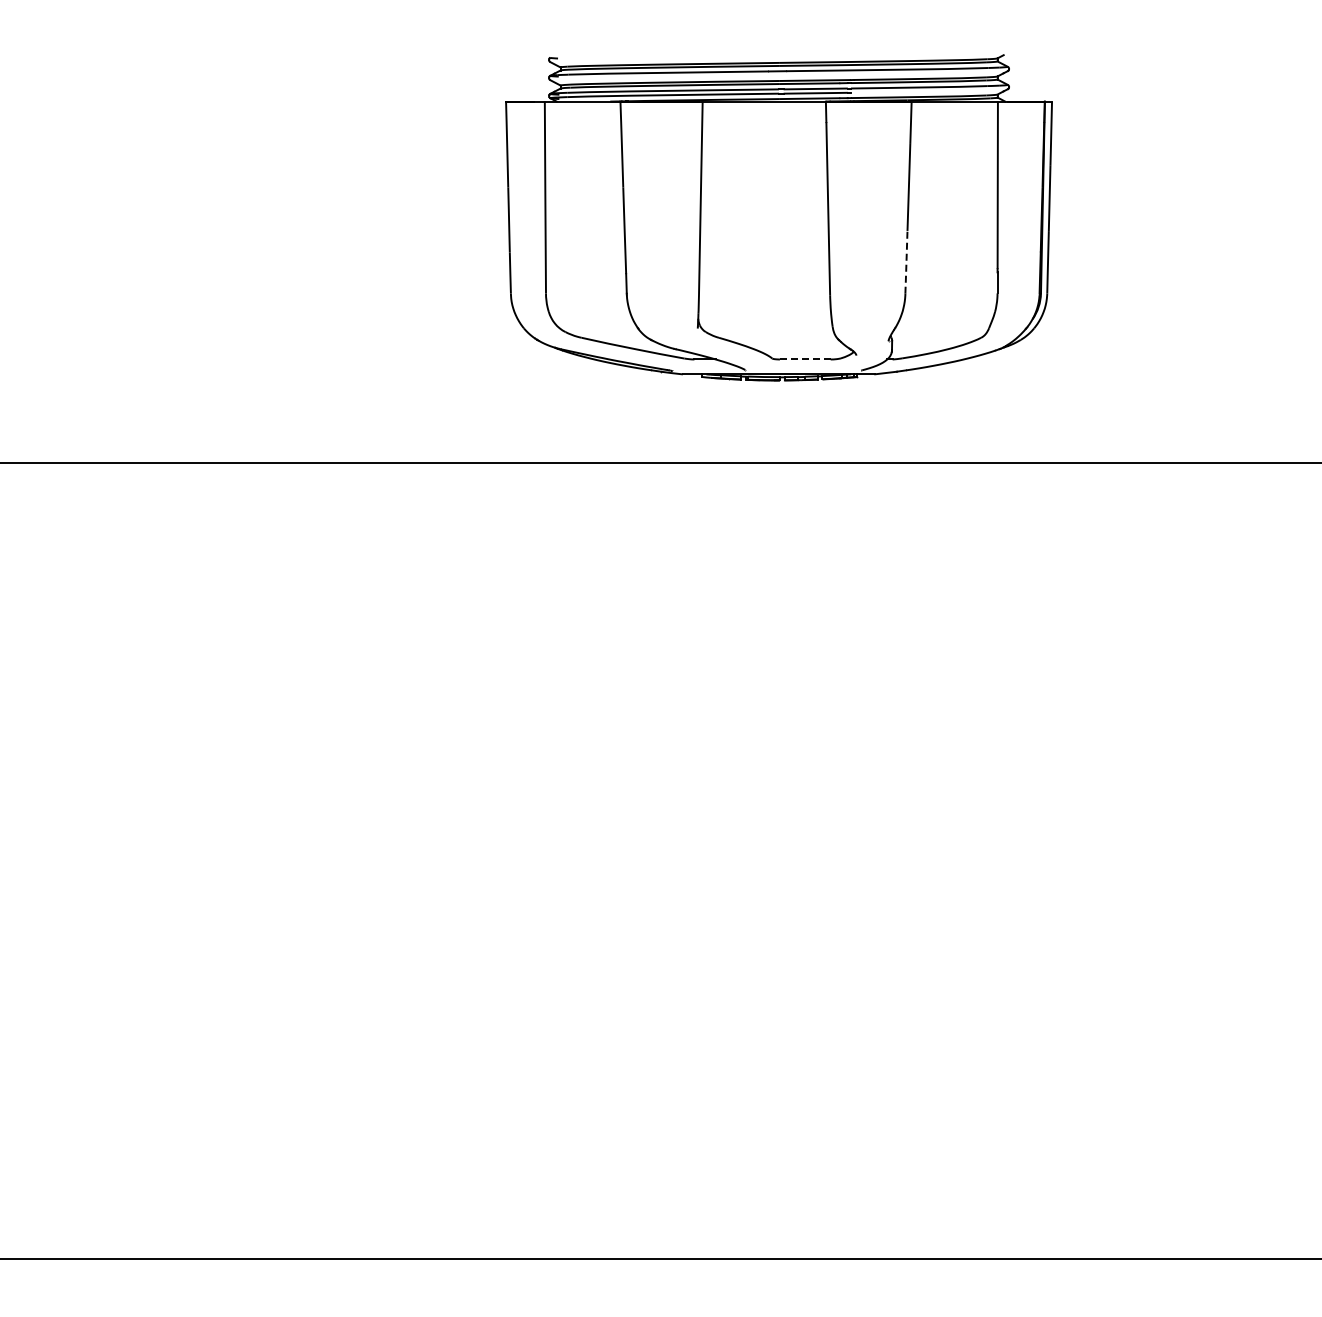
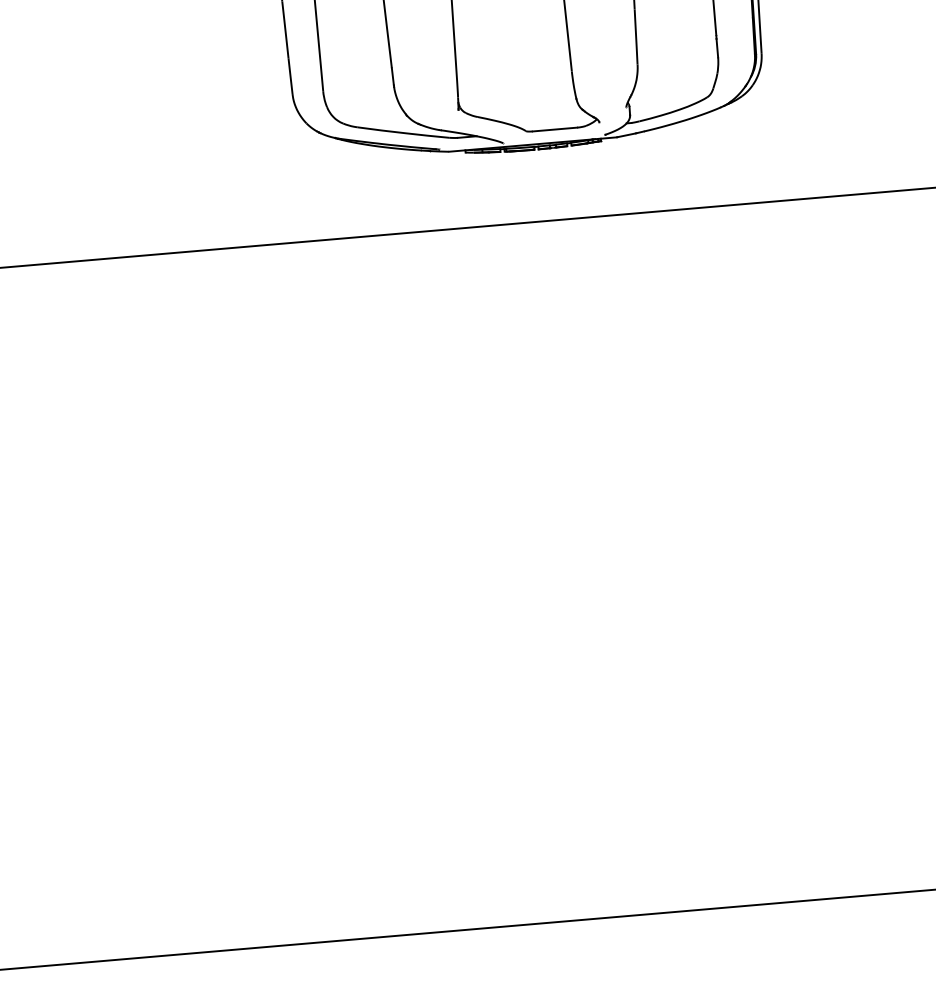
line: (906, 262) -> (636, 37), dashed -> solid
line: (804, 359) -> (554, 129), dashed -> solid

